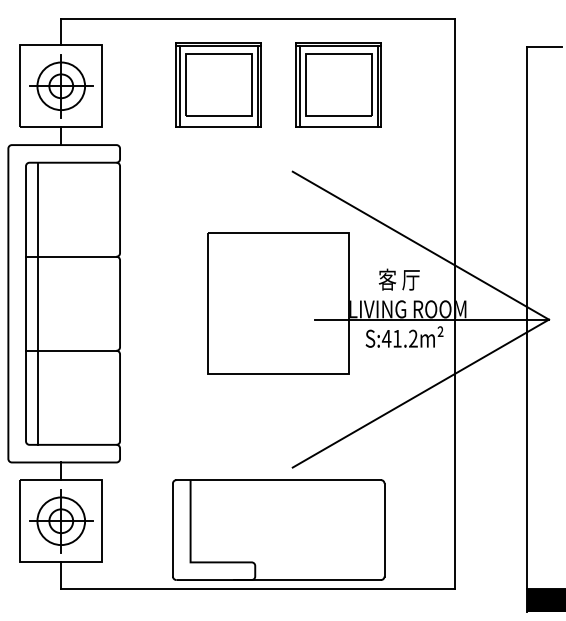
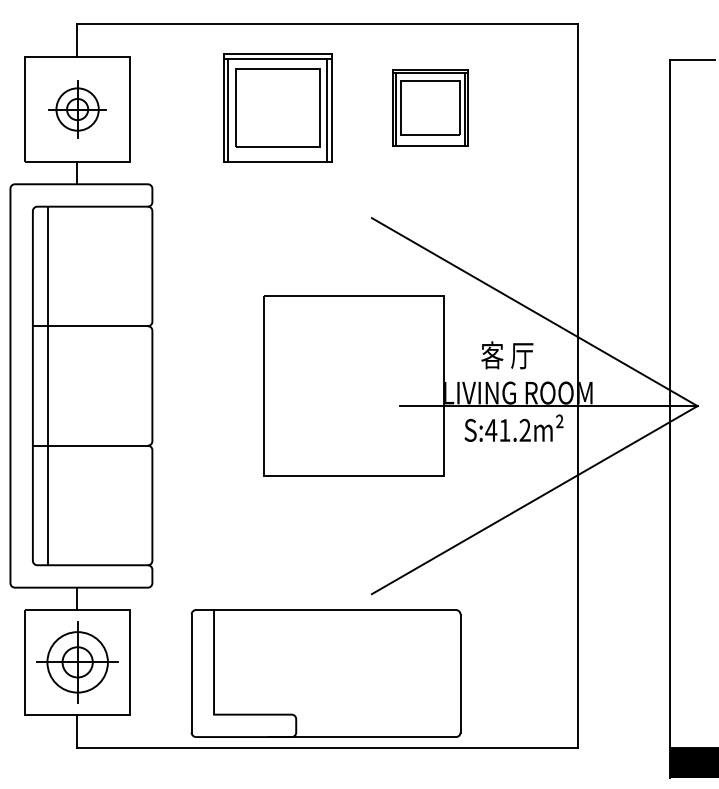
part: (338, 84) -> (430, 107), size x0.7
part: (61, 86) -> (77, 109), size x0.7
part: (278, 530) -> (325, 673), moved

